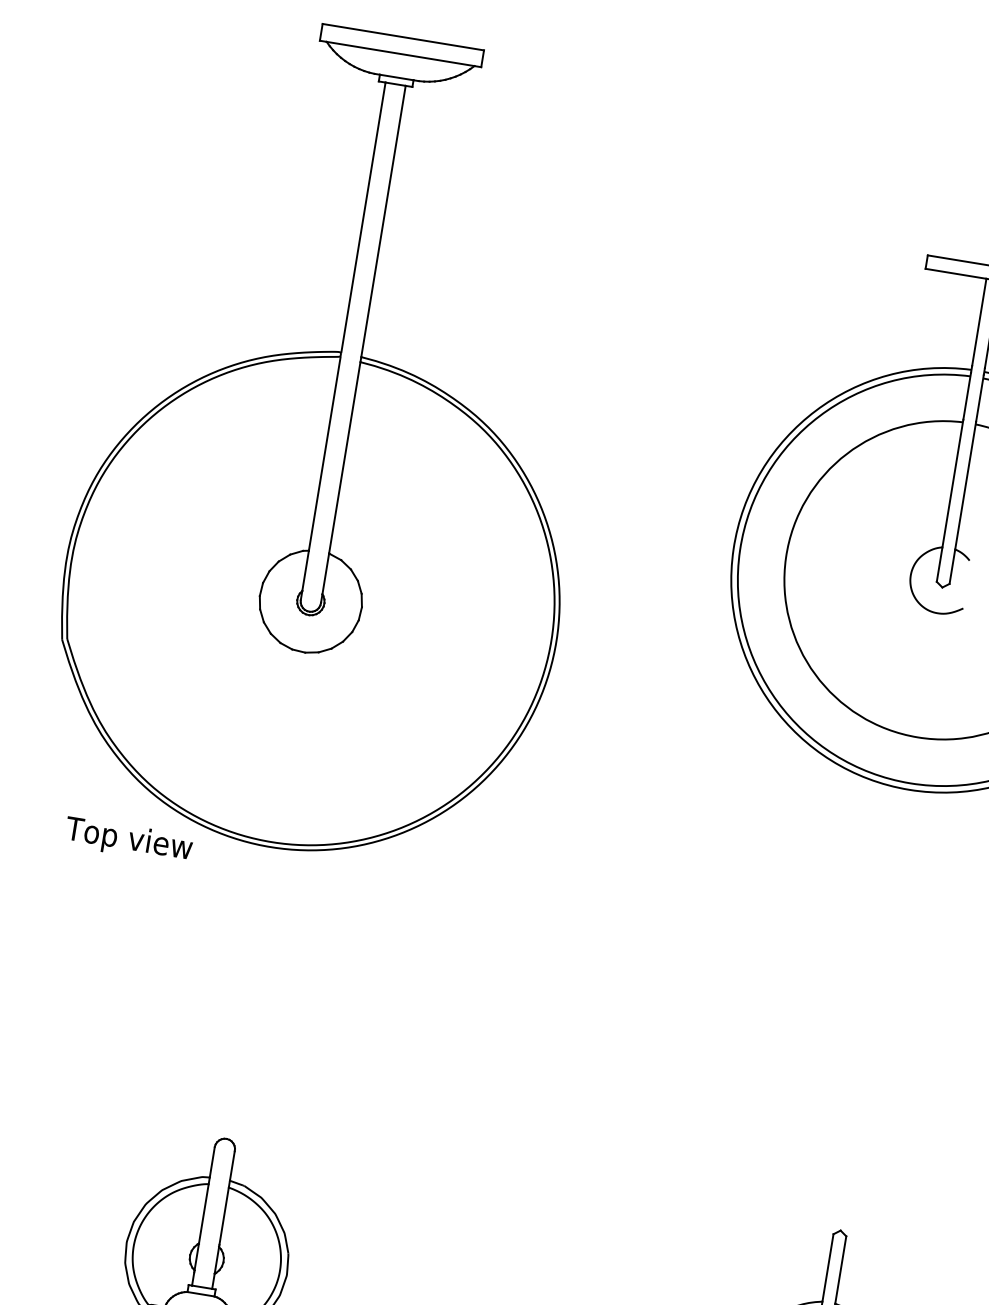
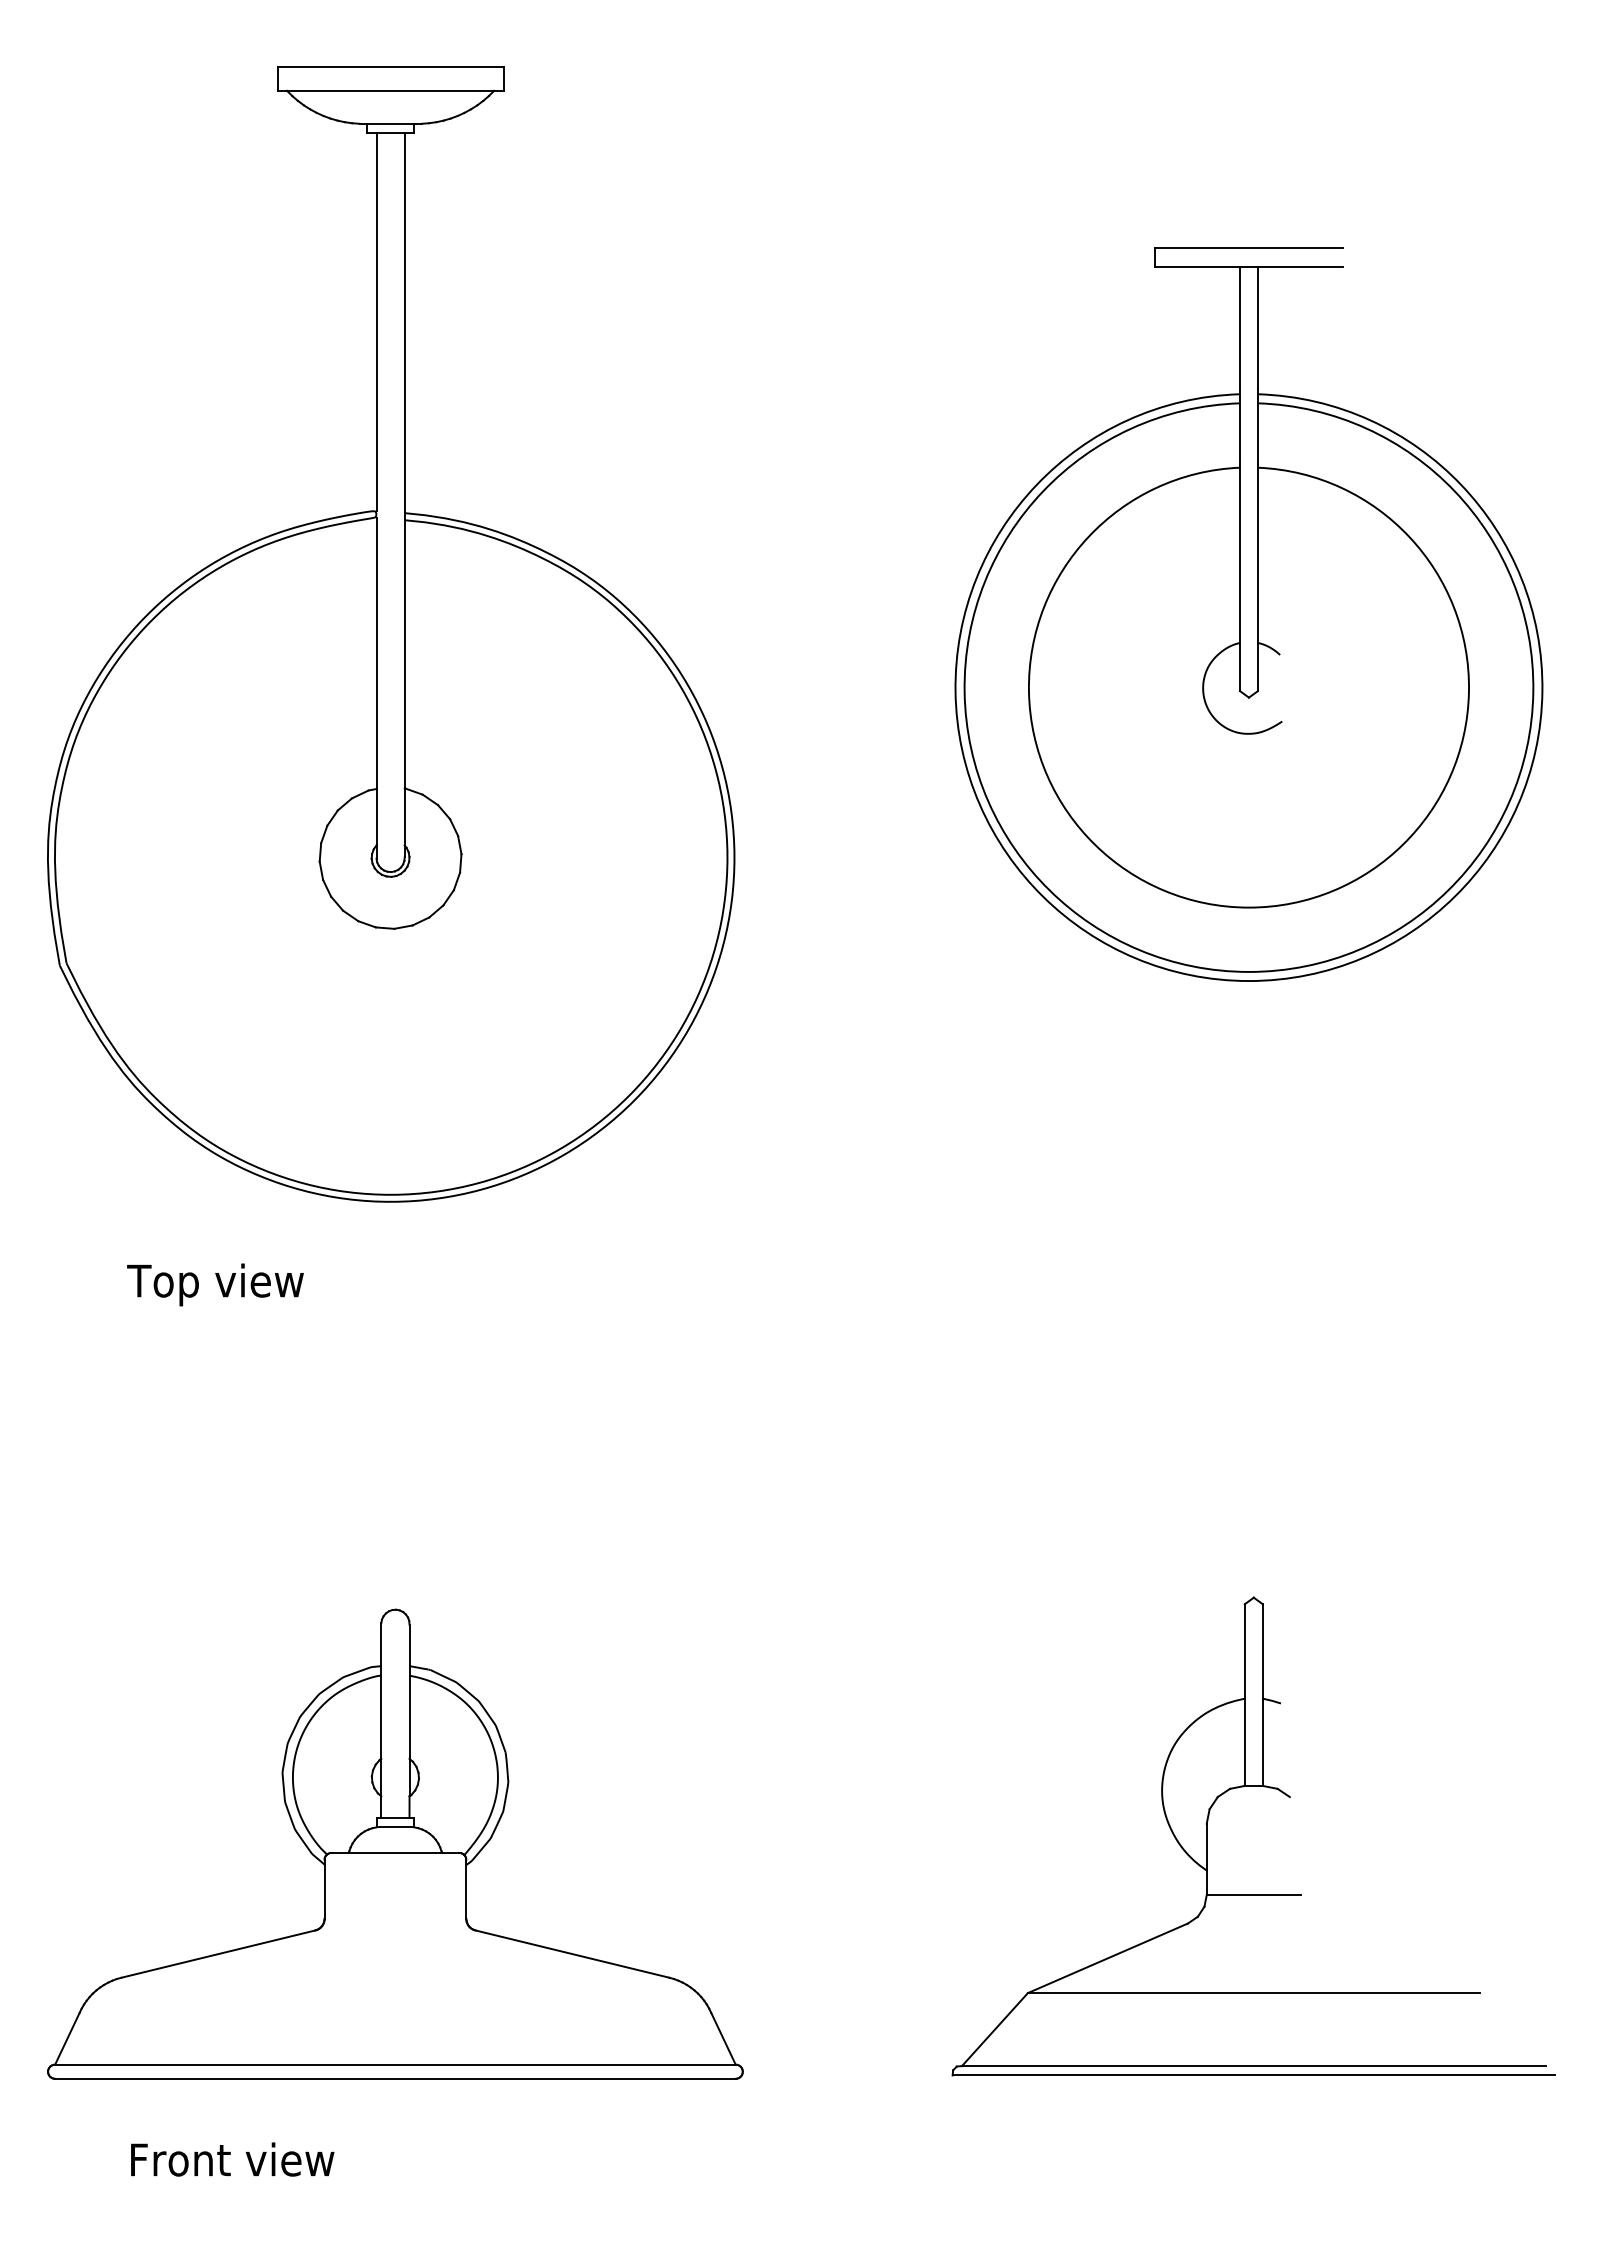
text: (128, 840) -> (215, 1284), moved

